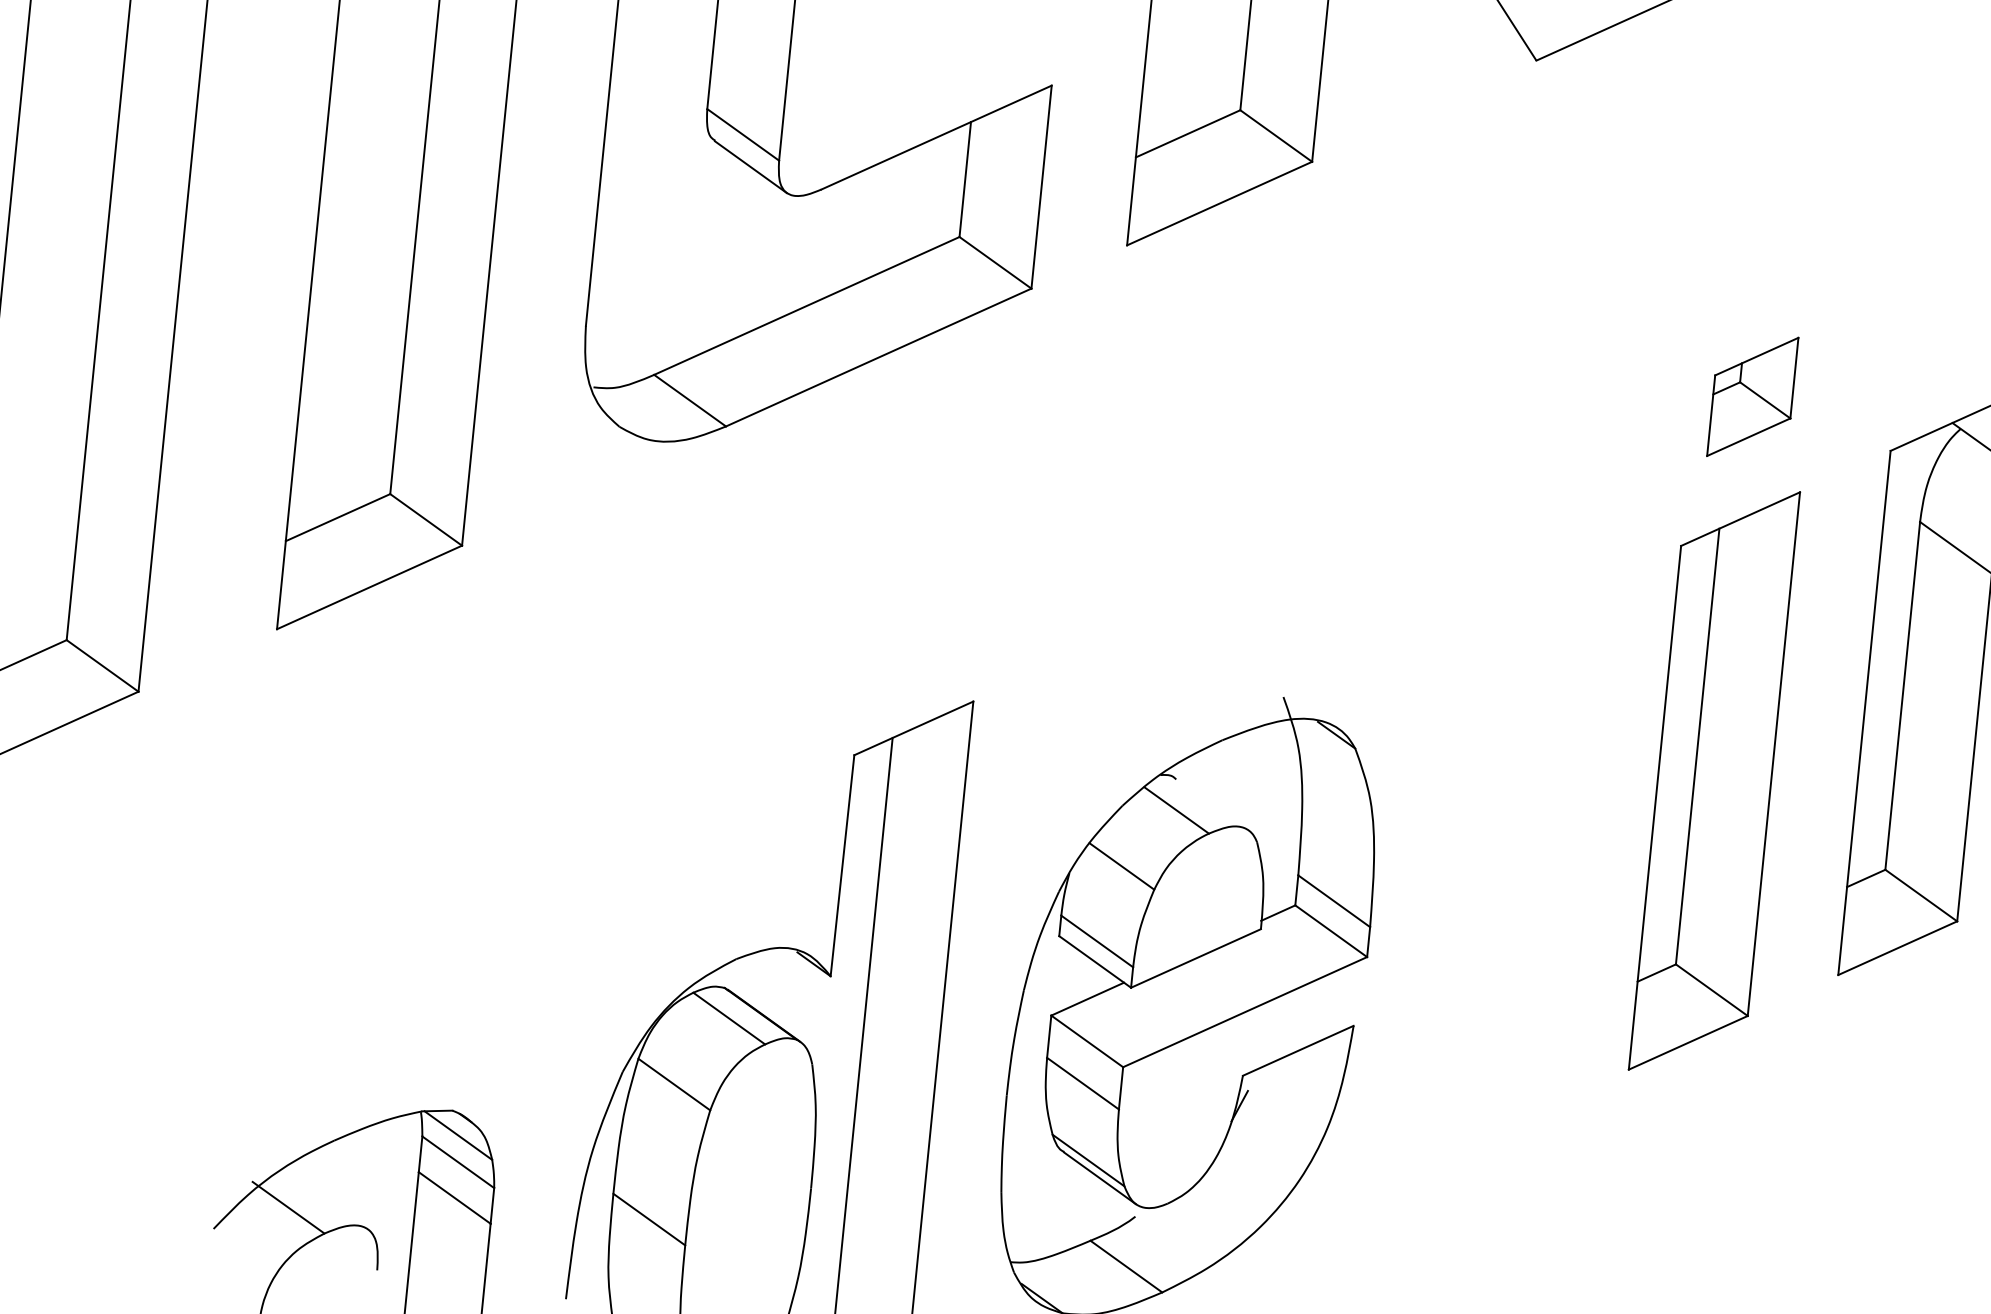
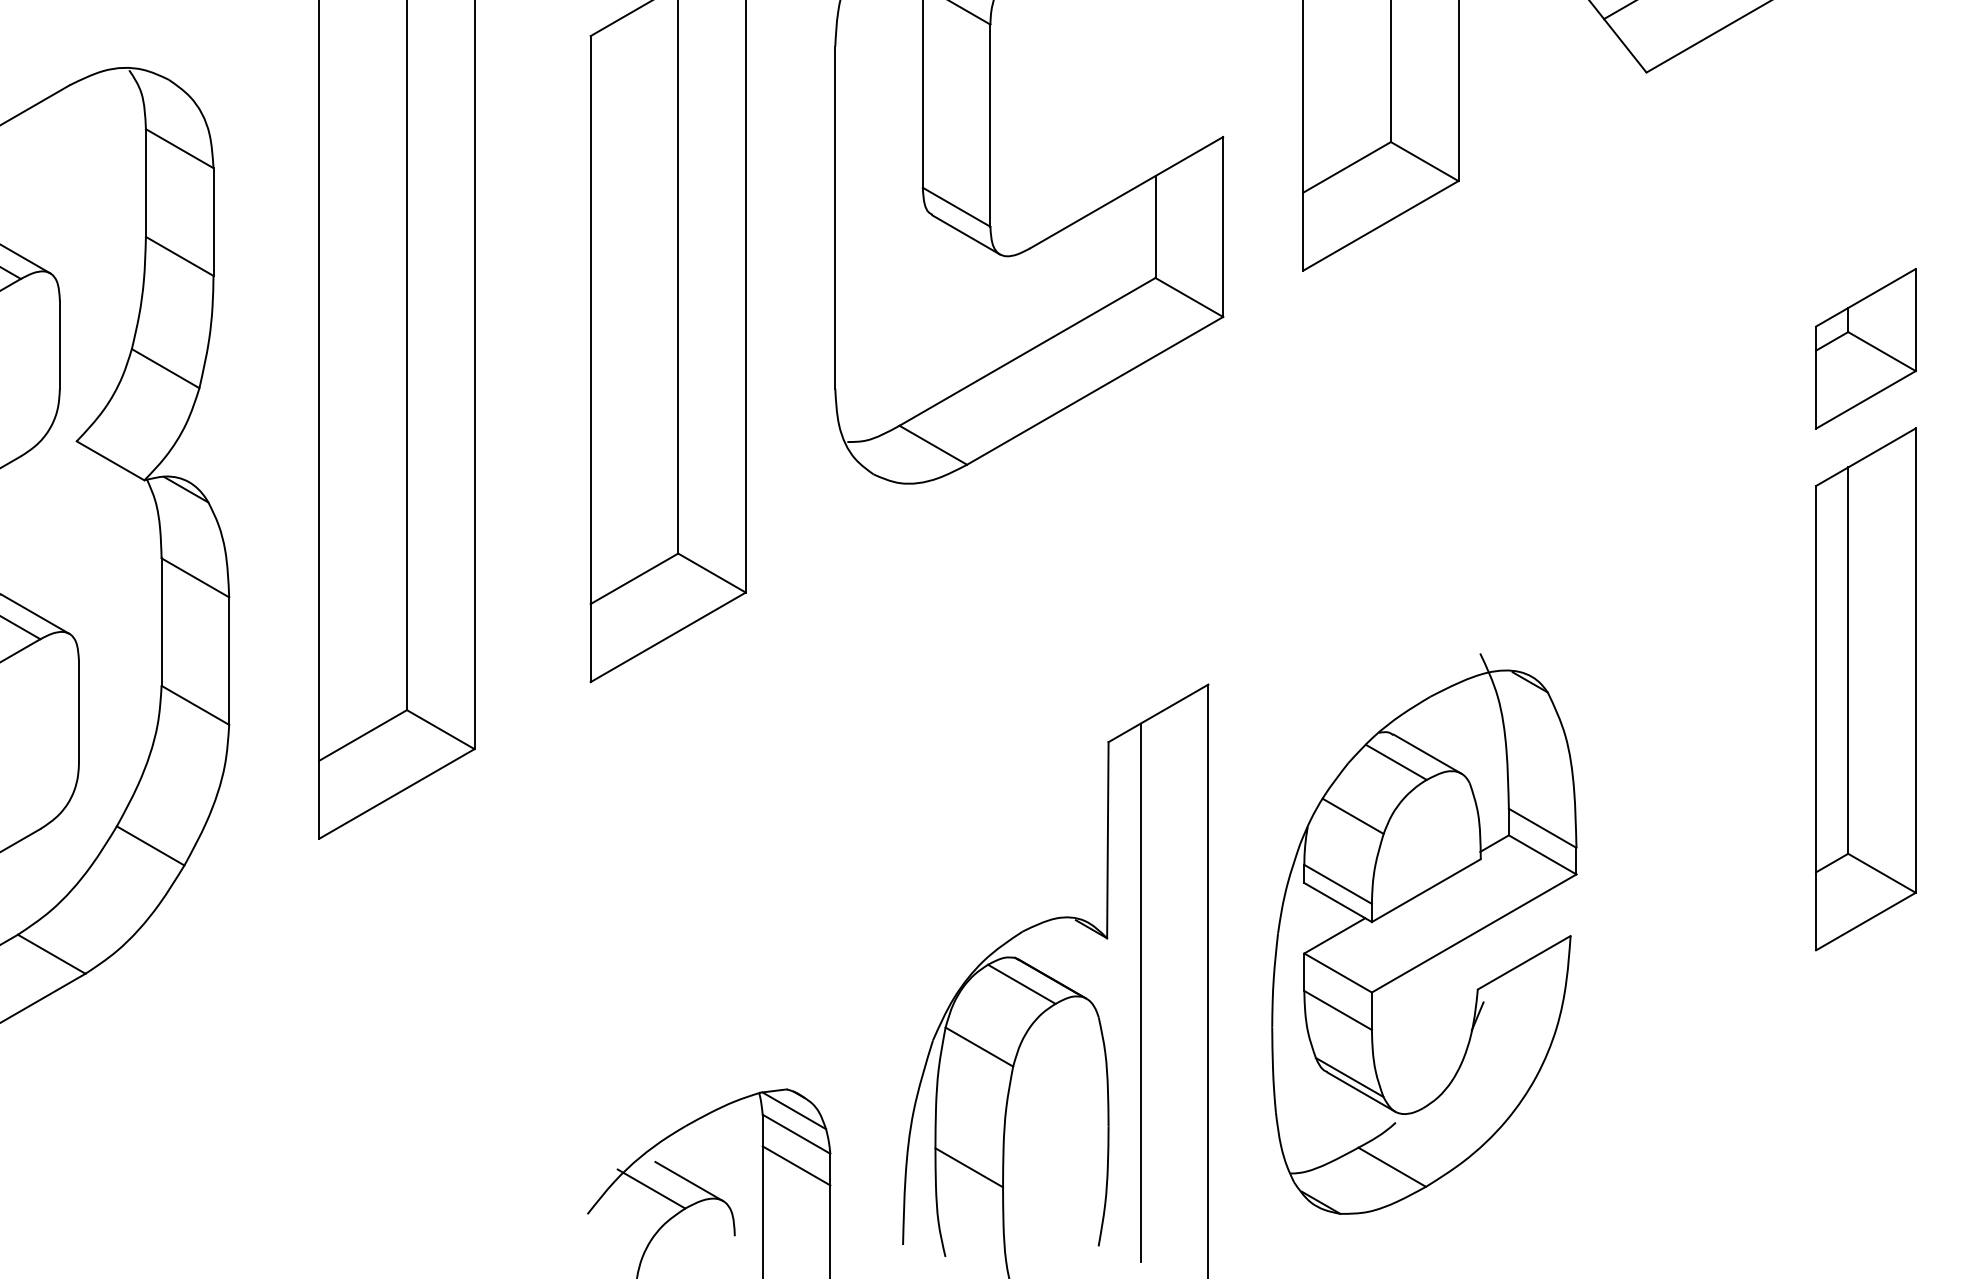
part: (1752, 396) -> (1865, 348), size x1.43
line: (1212, 803) -> (1427, 753), added
line: (331, 1202) -> (688, 1180), added

